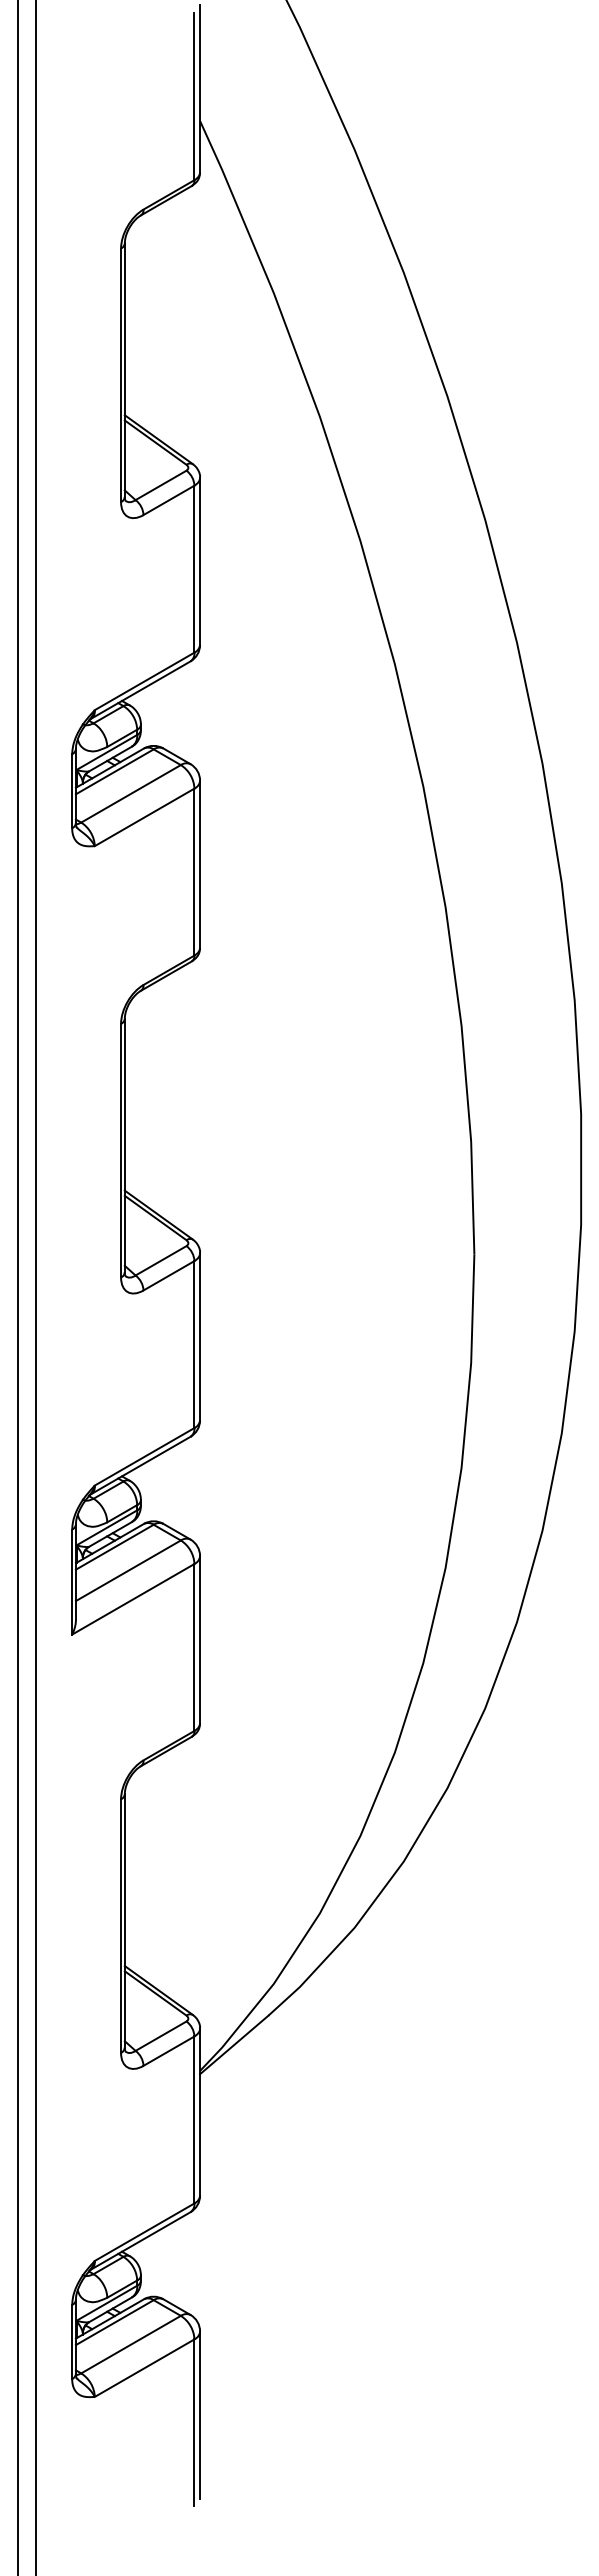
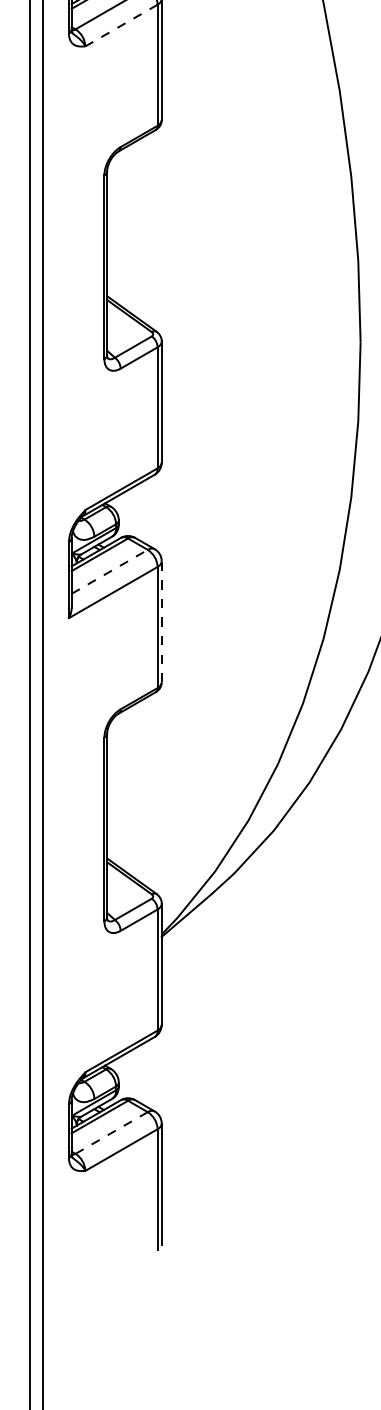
line: (144, 817) -> (121, 25), solid -> dashed
line: (128, 1570) -> (109, 571), solid -> dashed
line: (200, 1639) -> (162, 621), solid -> dashed
line: (131, 2344) -> (111, 1132), solid -> dashed

